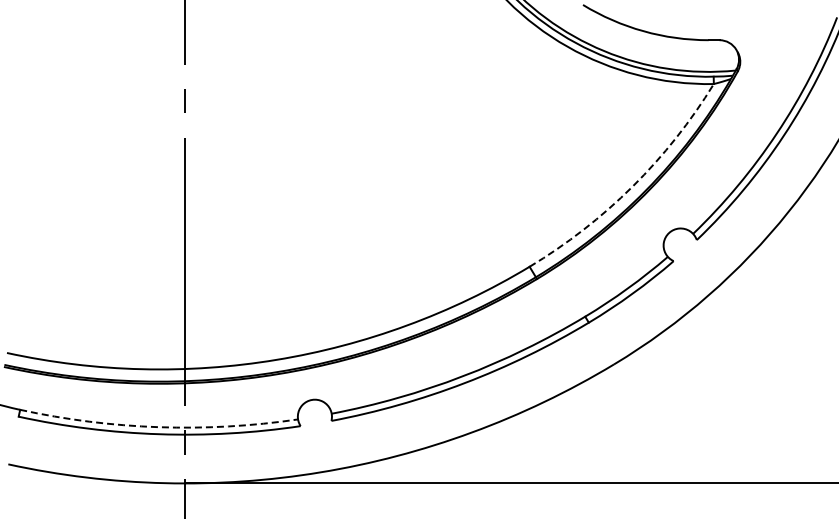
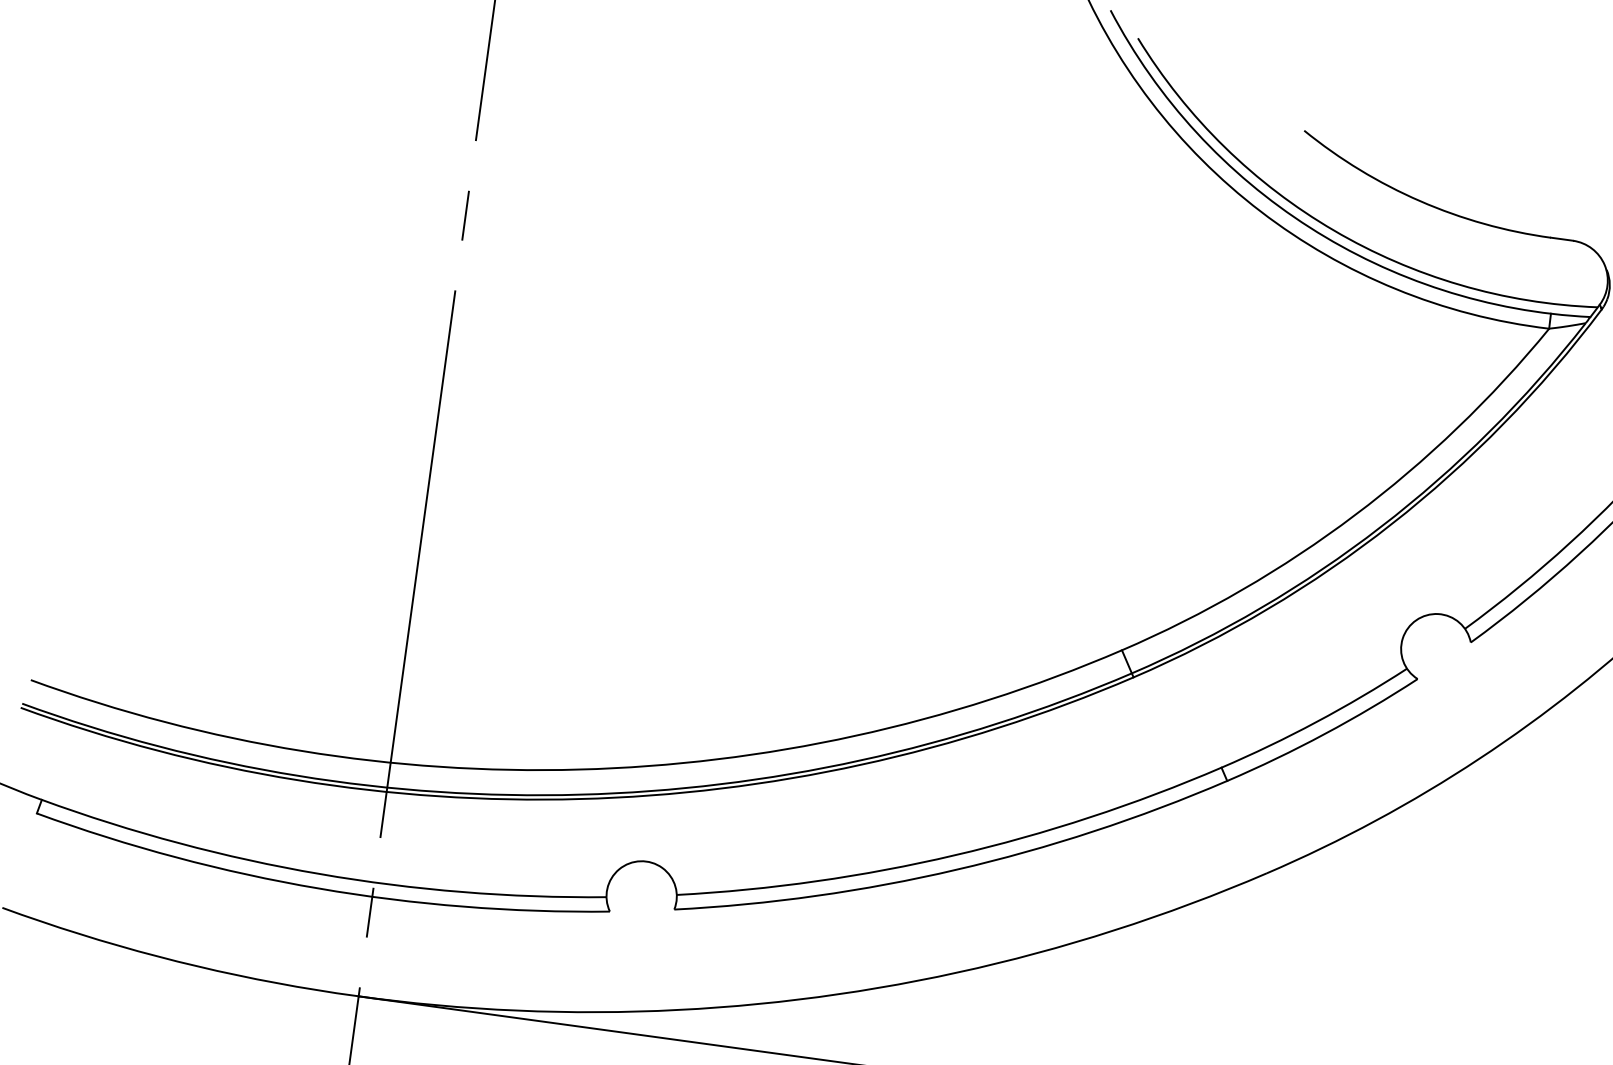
arc: (632, 186) -> (1354, 515), dashed -> solid
arc: (158, 427) -> (319, 874), dashed -> solid

